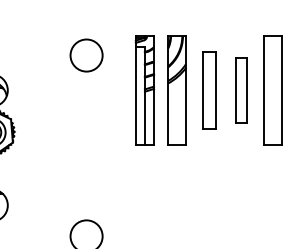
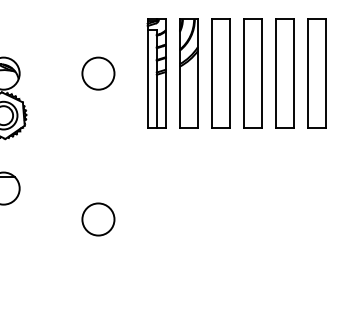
circle: (86, 55) -> (98, 73), moved
part: (208, 90) -> (220, 73), size x1.43
part: (240, 90) -> (252, 73), size x1.67

